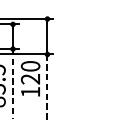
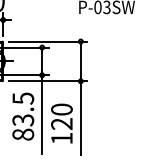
text: (30, 78) -> (61, 123), moved
line: (13, 84) -> (42, 115), dashed -> solid
line: (47, 87) -> (80, 118), dashed -> solid

